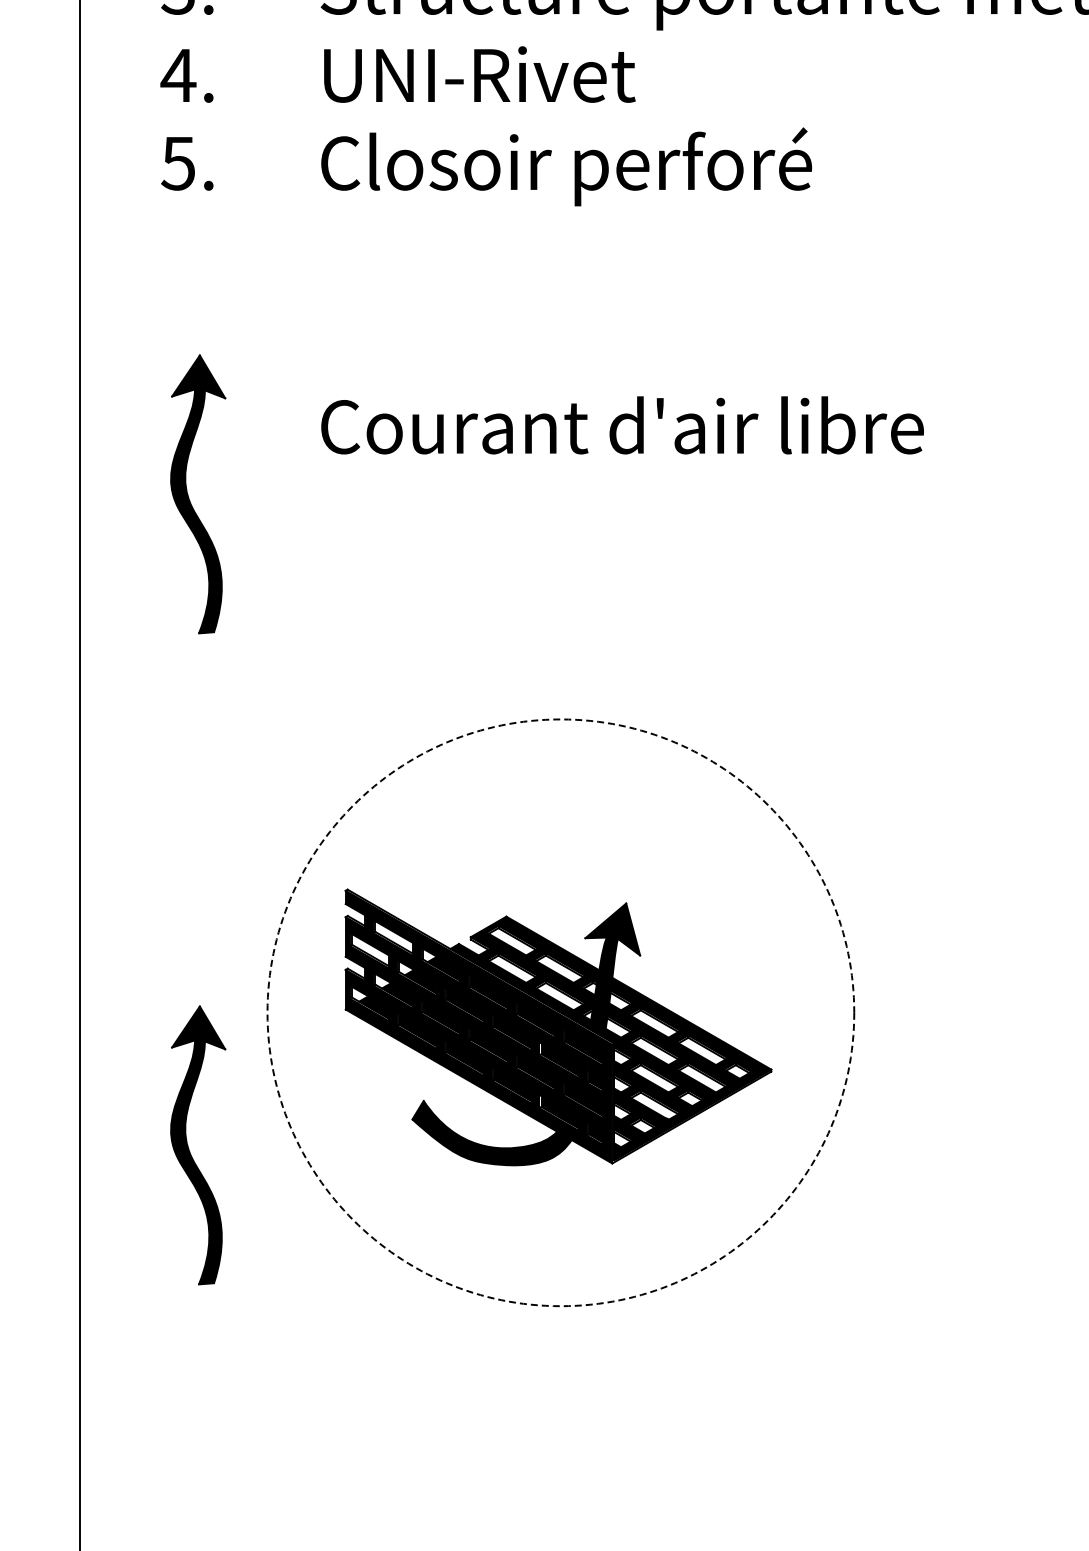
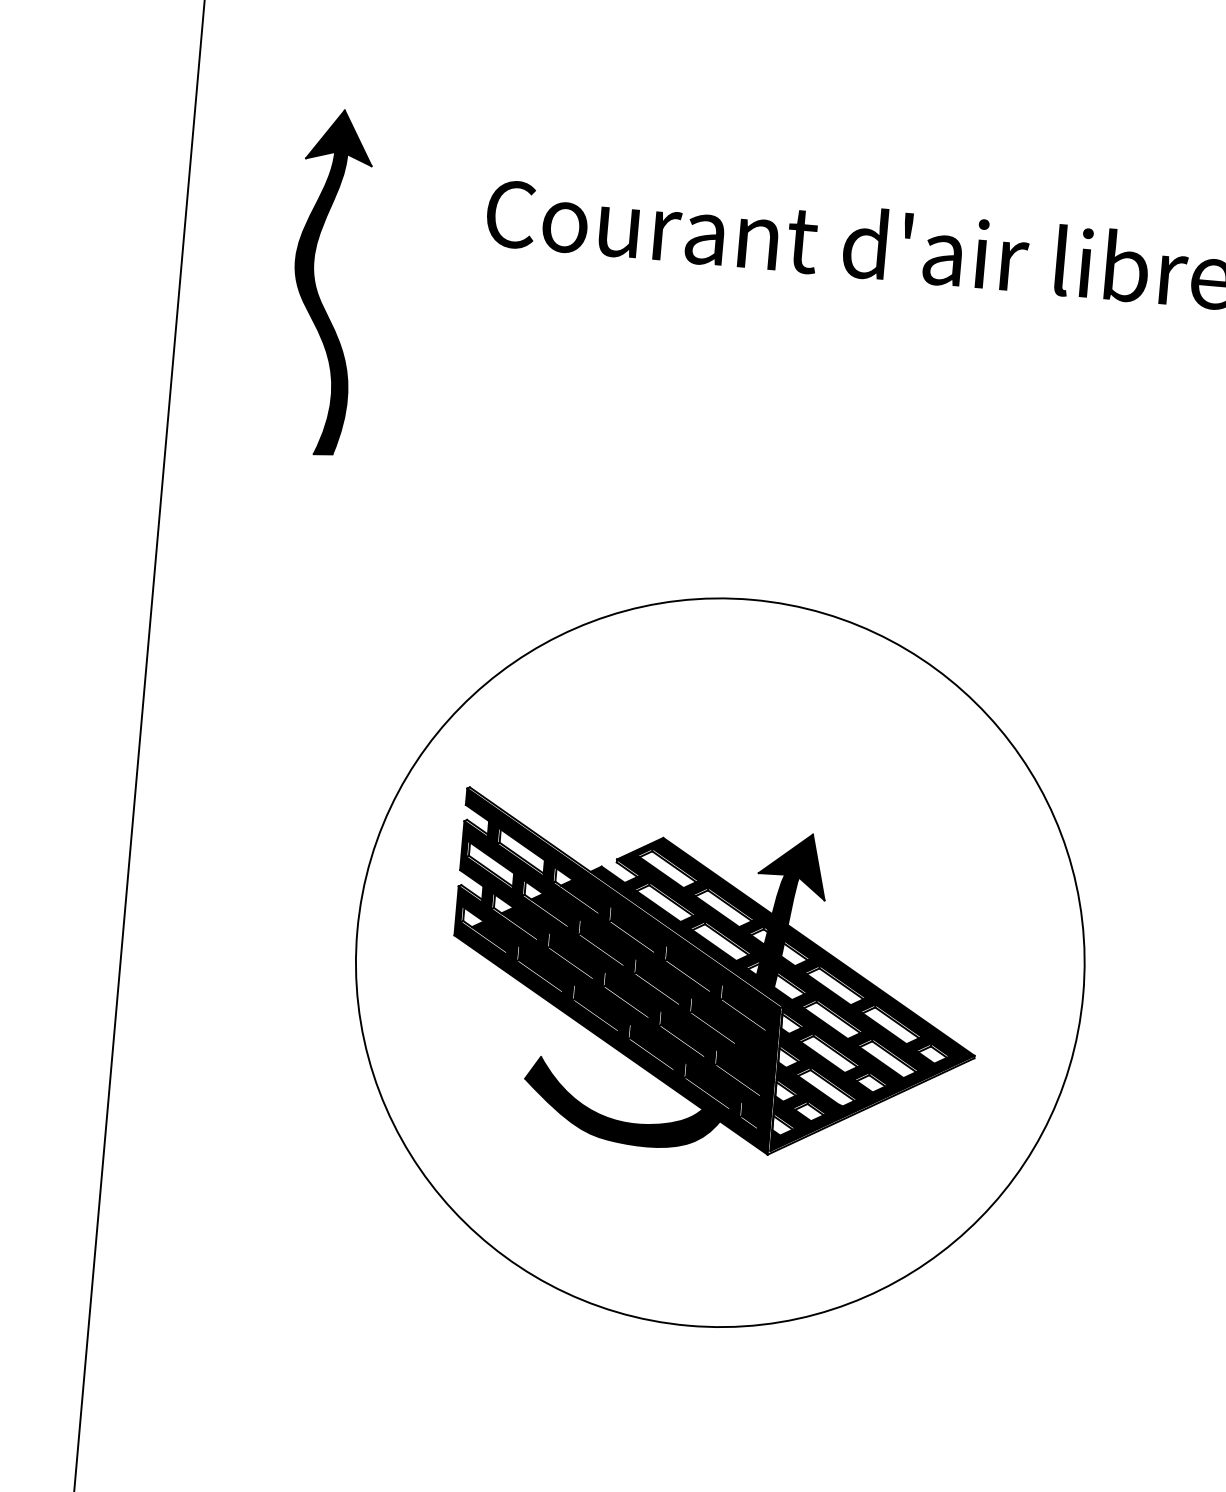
circle: (560, 1012) -> (719, 962), dashed -> solid
part: (189, 1148) -> (246, 1090), removed

